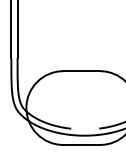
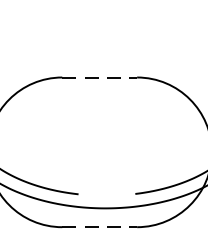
line: (82, 71) -> (101, 78), solid -> dashed
line: (82, 144) -> (101, 226), solid -> dashed

